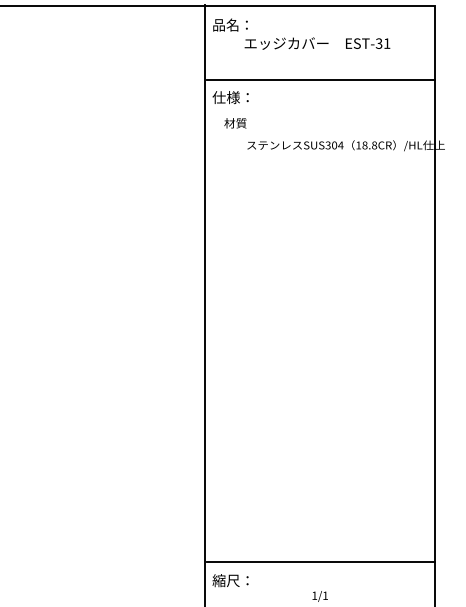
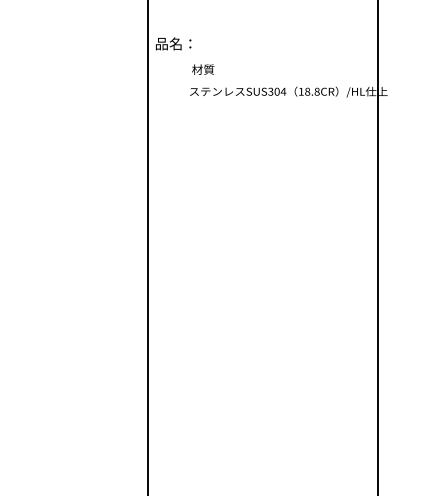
line: (320, 79) -> (263, 25), removed
text: (225, 97) -> (168, 43), 仕様： -> 品名：
text: (235, 123) -> (203, 69), moved

